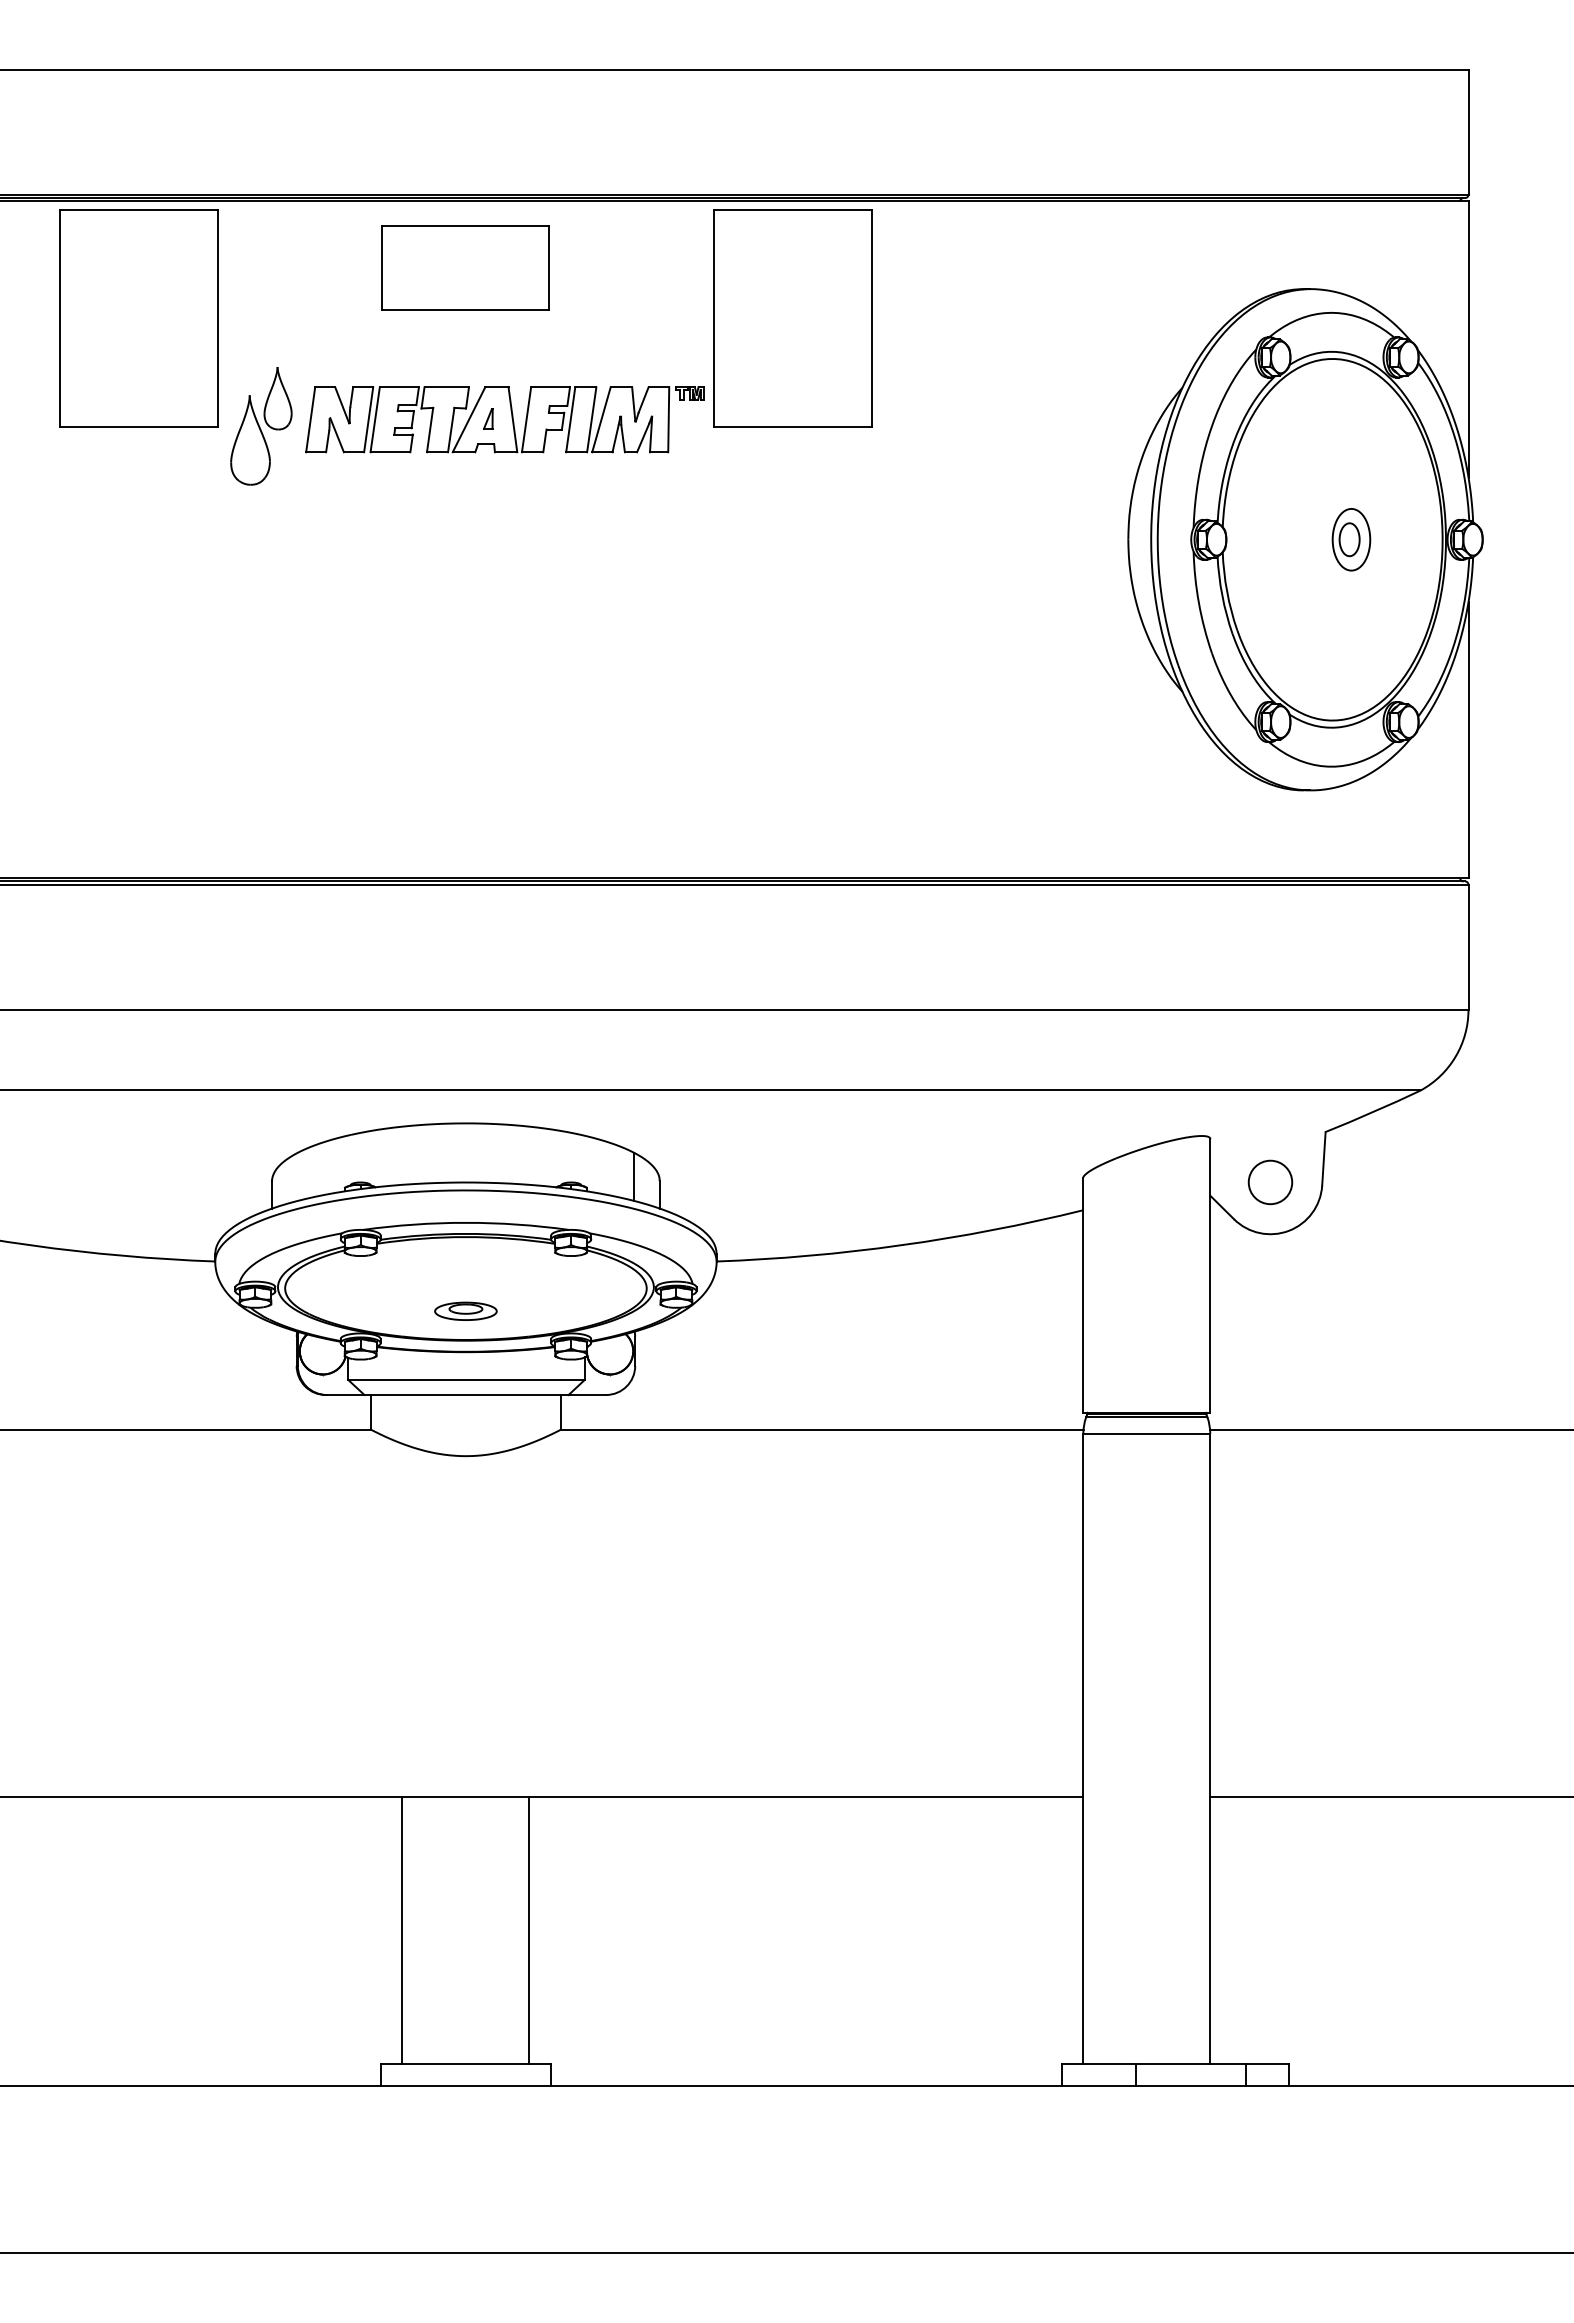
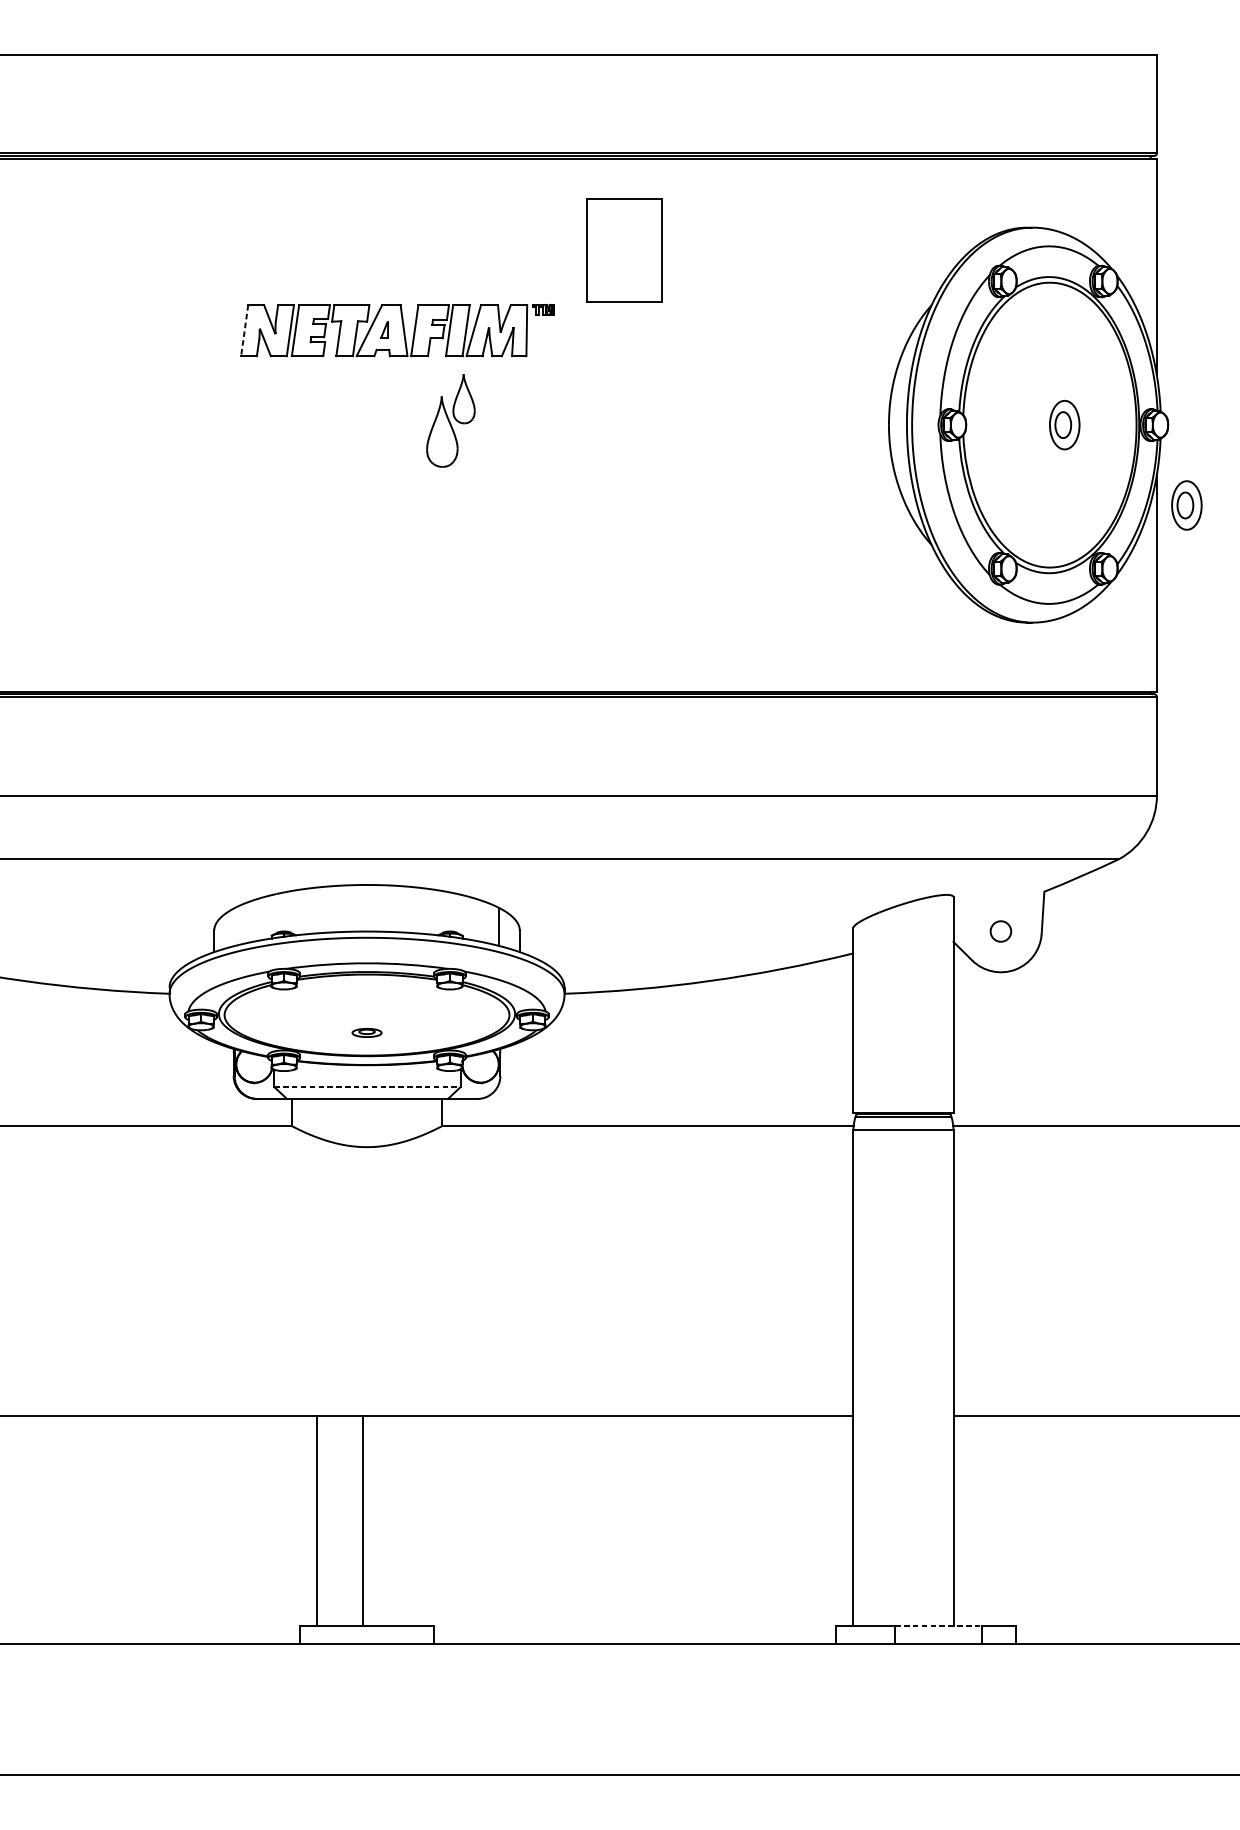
part: (465, 267) -> (366, 210), removed
part: (138, 318) -> (109, 250), removed
part: (792, 318) -> (624, 250), size x0.6
line: (310, 419) -> (244, 330), solid -> dashed
part: (261, 426) -> (450, 420), moved
part: (1506, 641) -> (1186, 505), added
circle: (1270, 1182) -> (1000, 931), size x0.6
part: (465, 1310) -> (366, 1032), size x0.6
line: (467, 1379) -> (368, 1086), solid -> dashed
line: (529, 1930) -> (362, 1520), moved
line: (1191, 2064) -> (938, 1626), solid -> dashed

